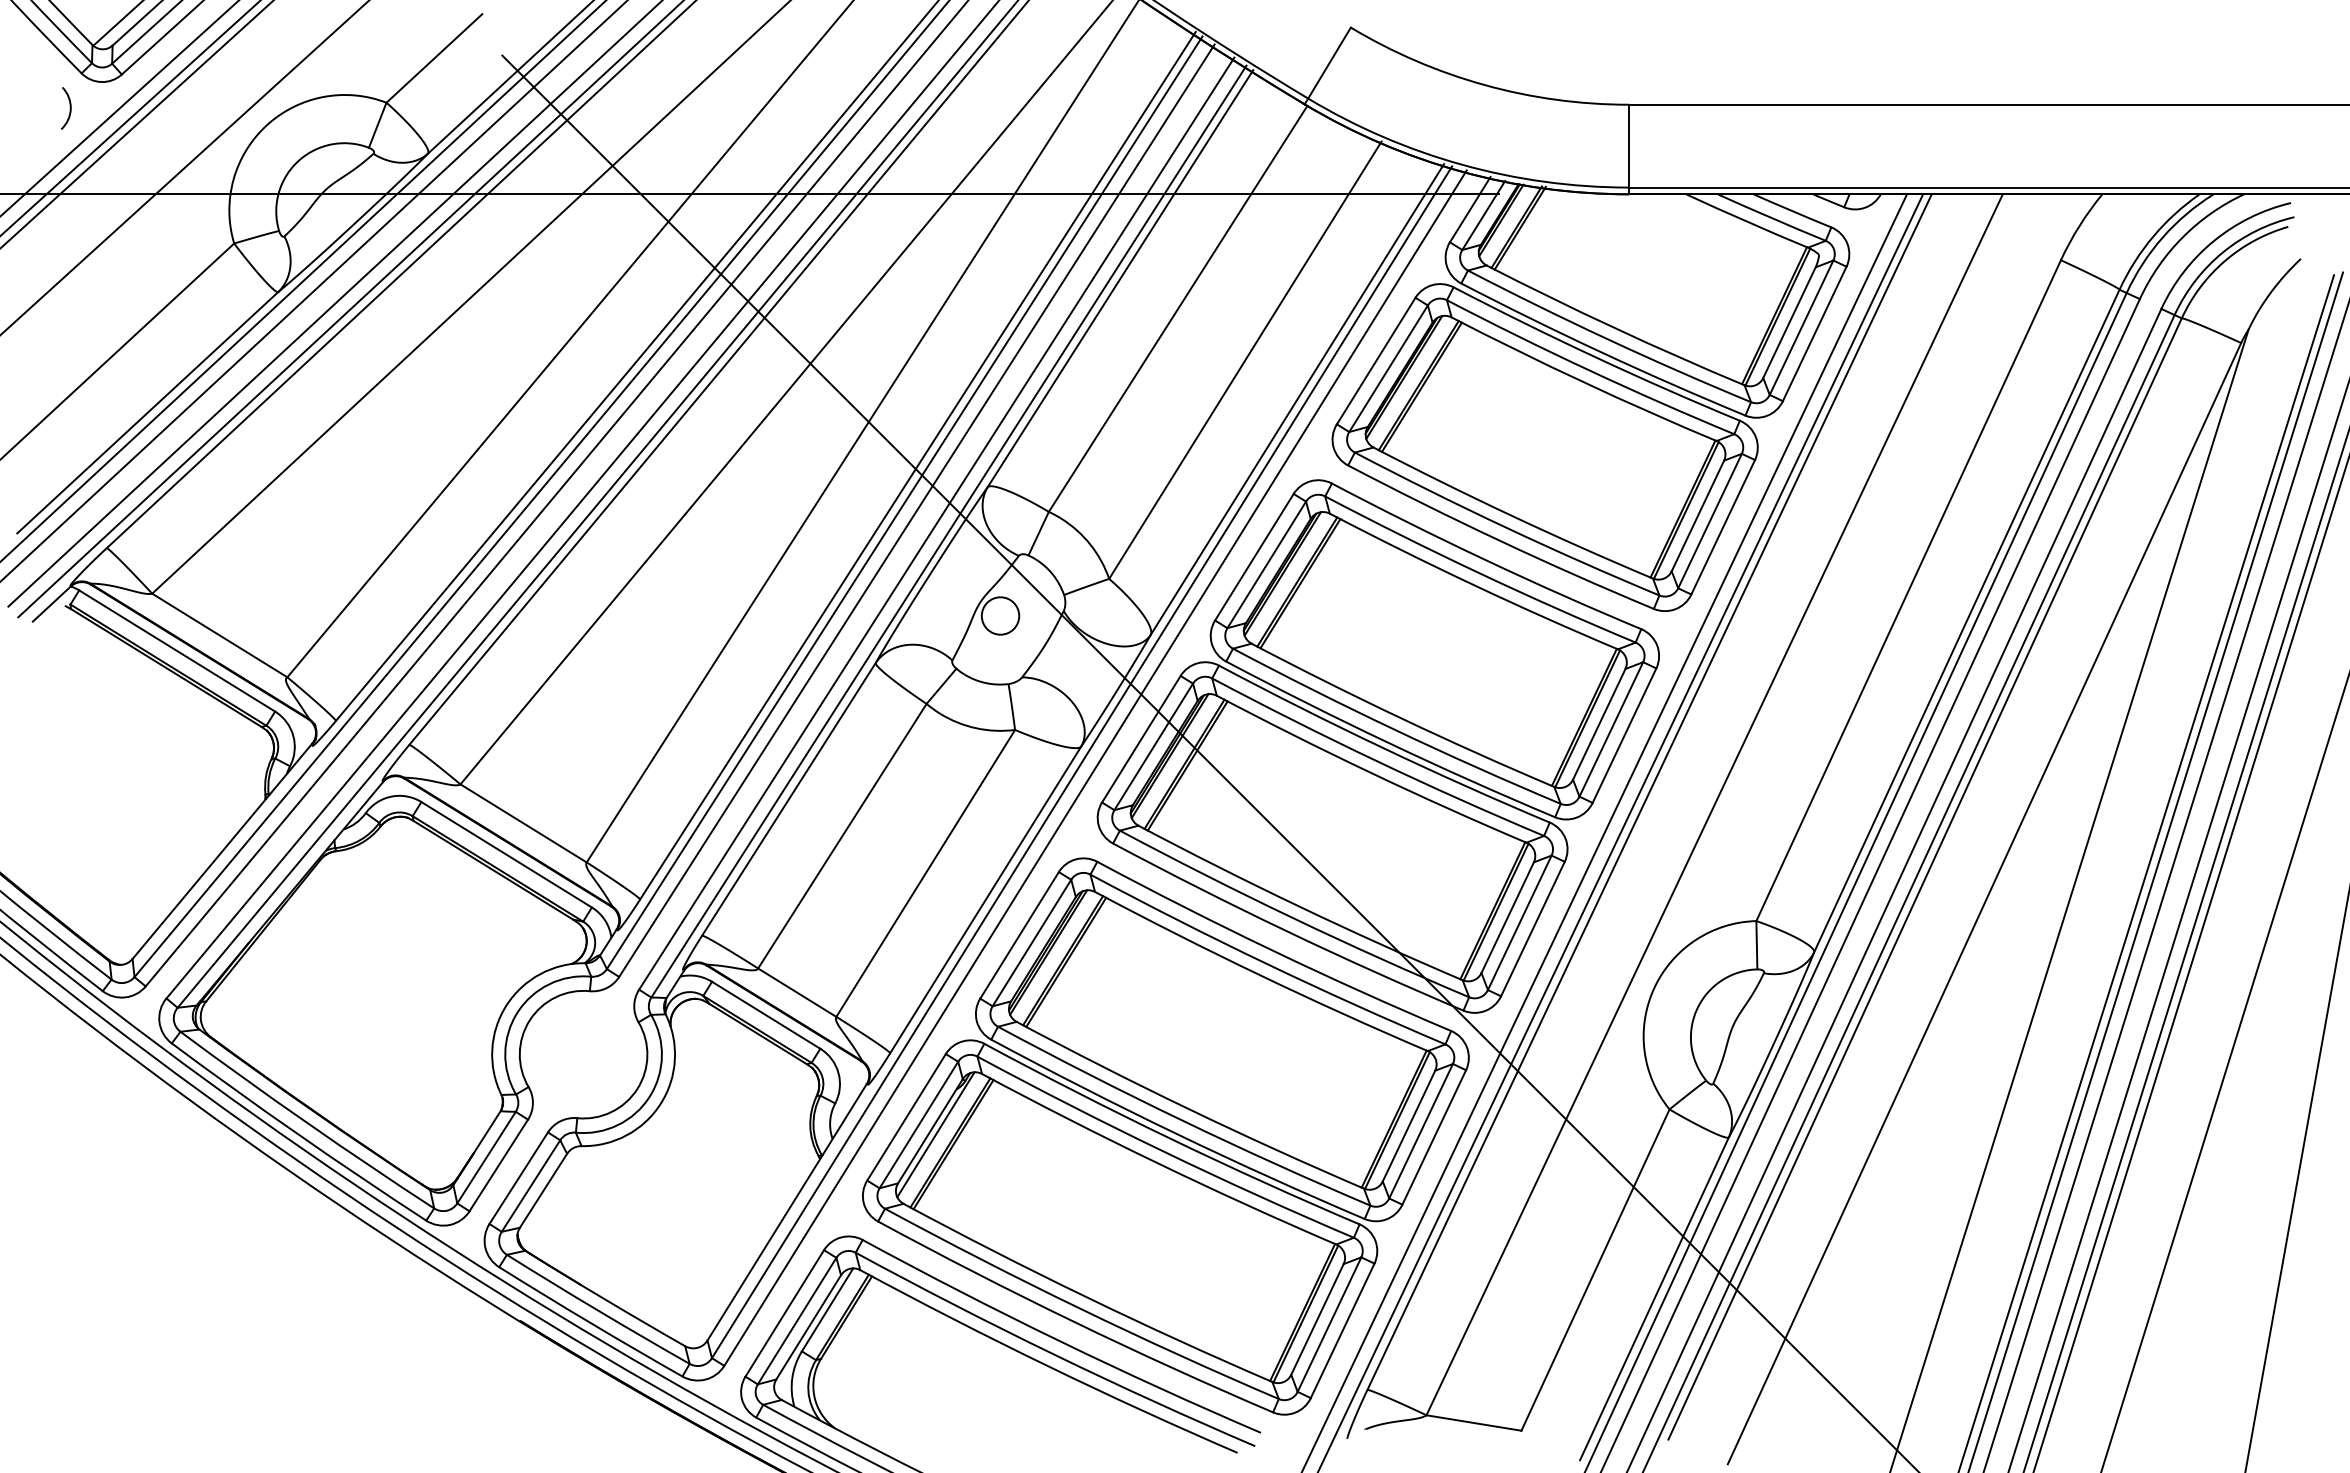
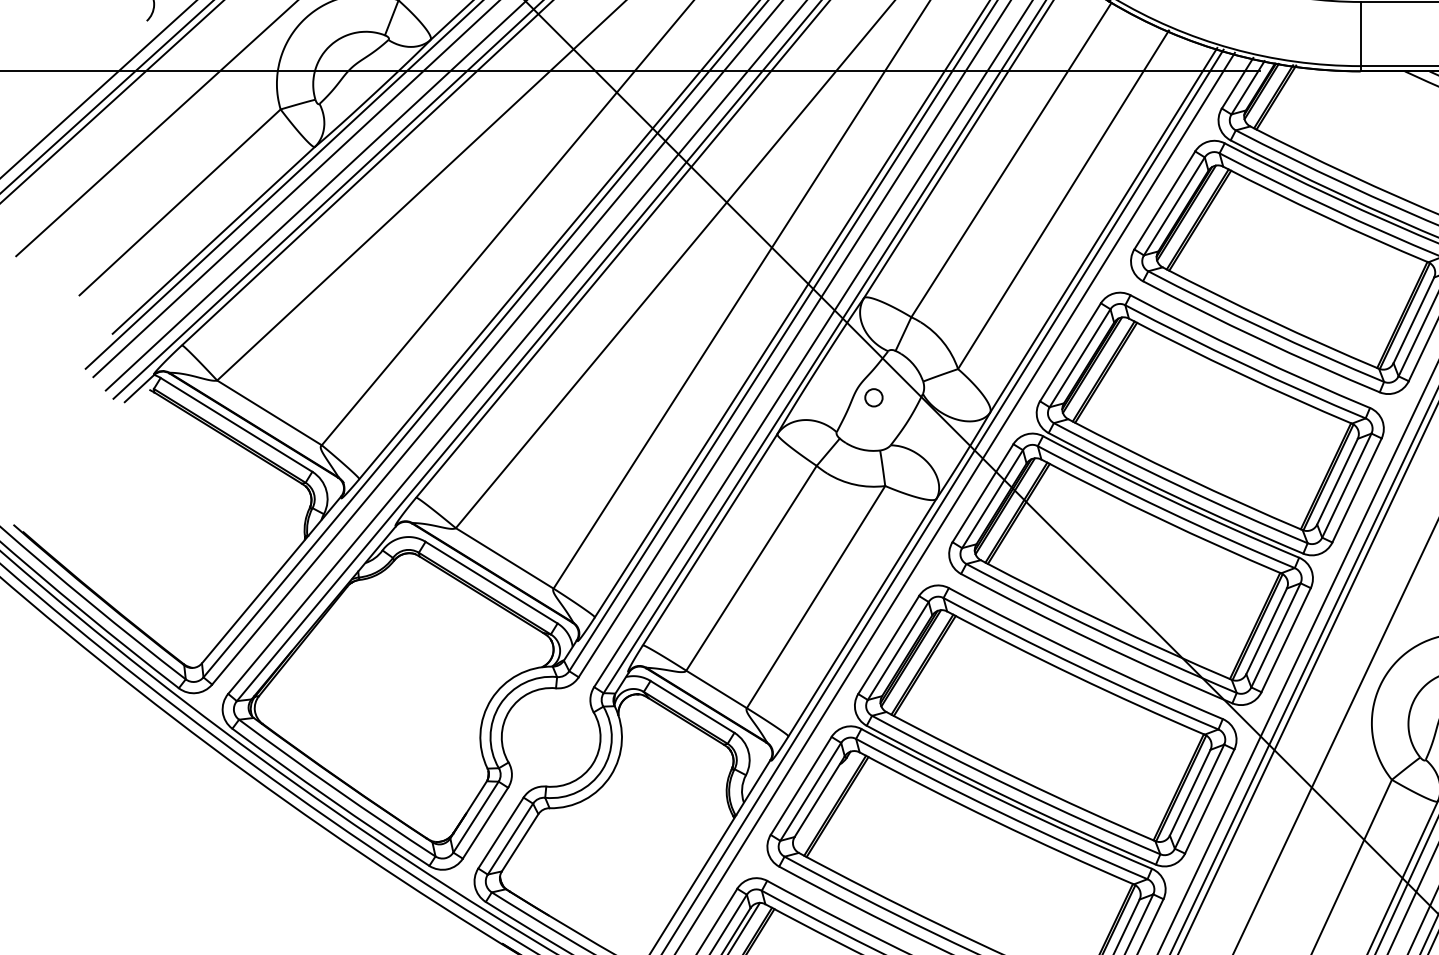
circle: (1000, 615) -> (873, 397), size x0.6
line: (935, 1134) -> (823, 799), removed

